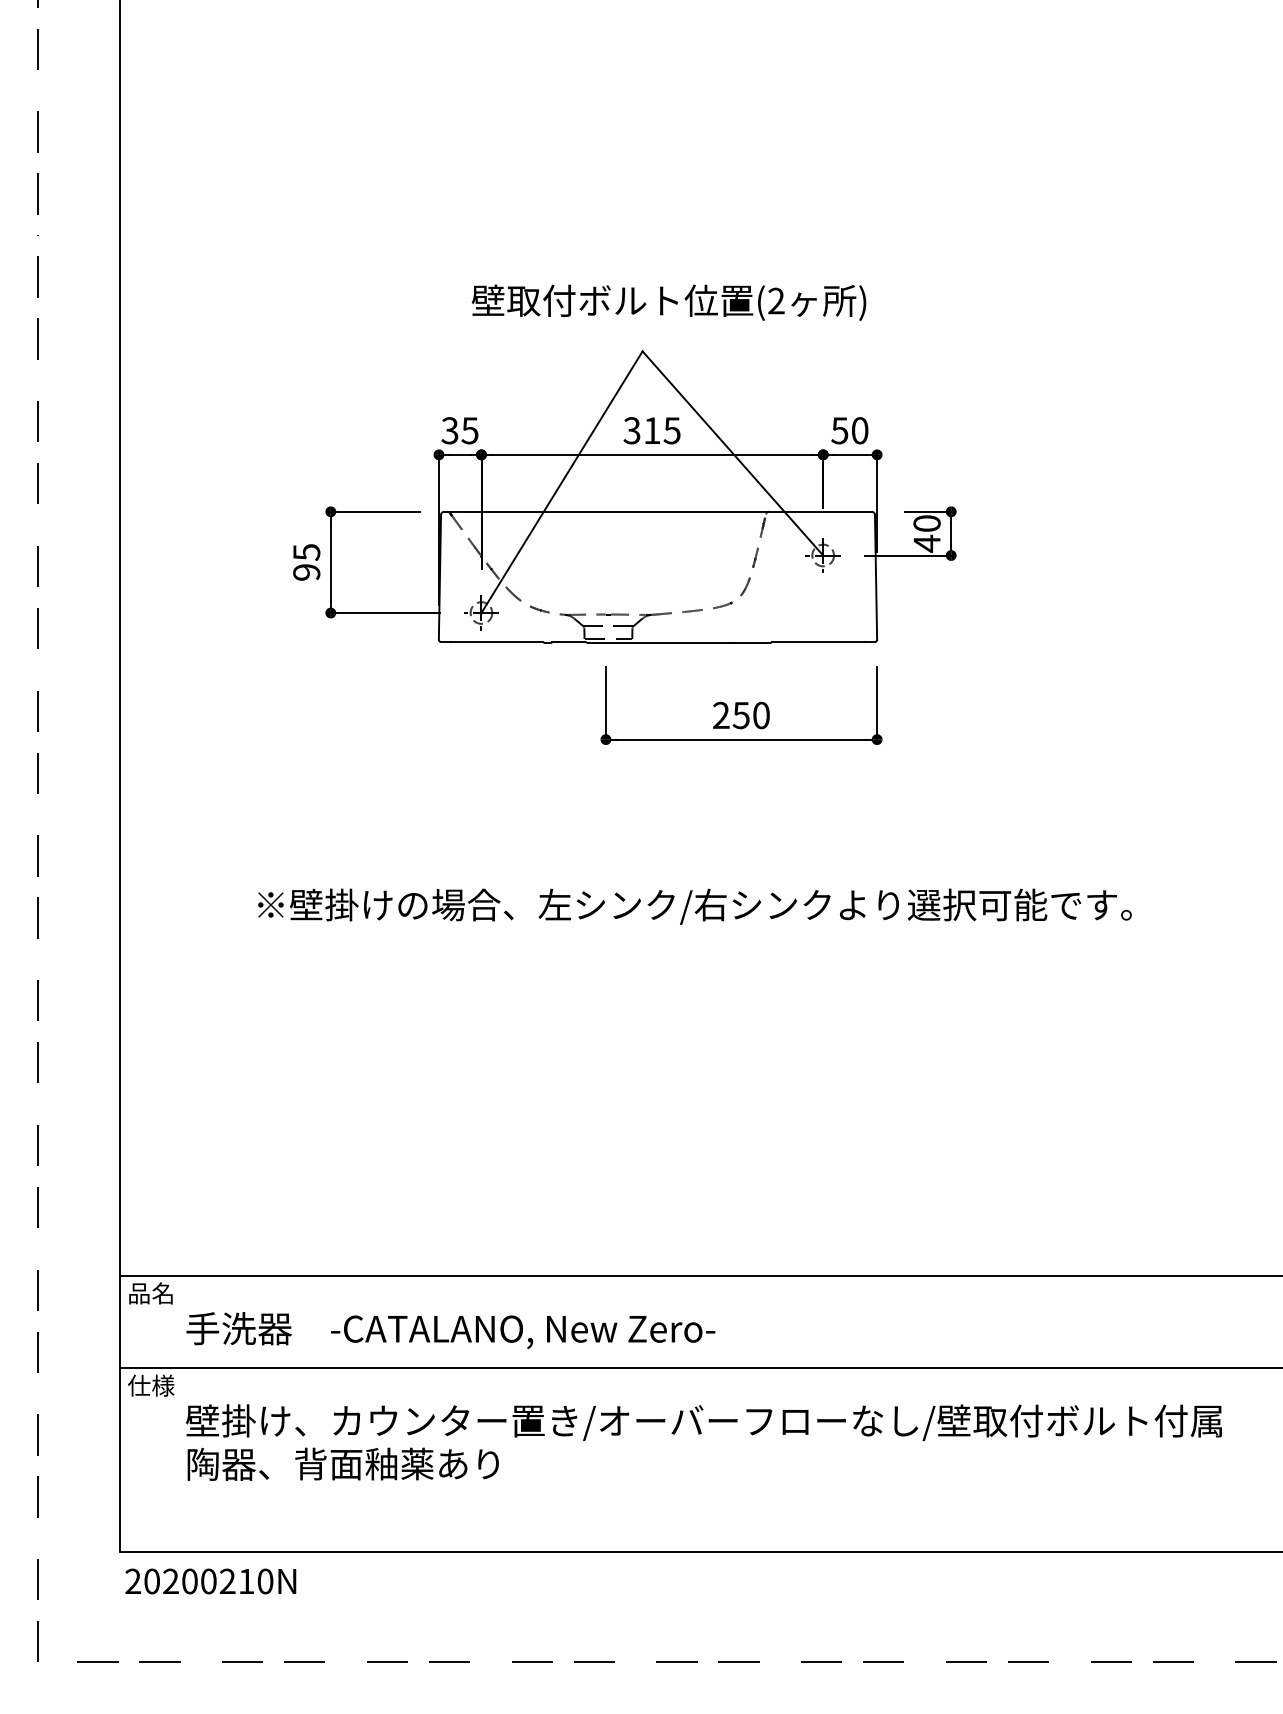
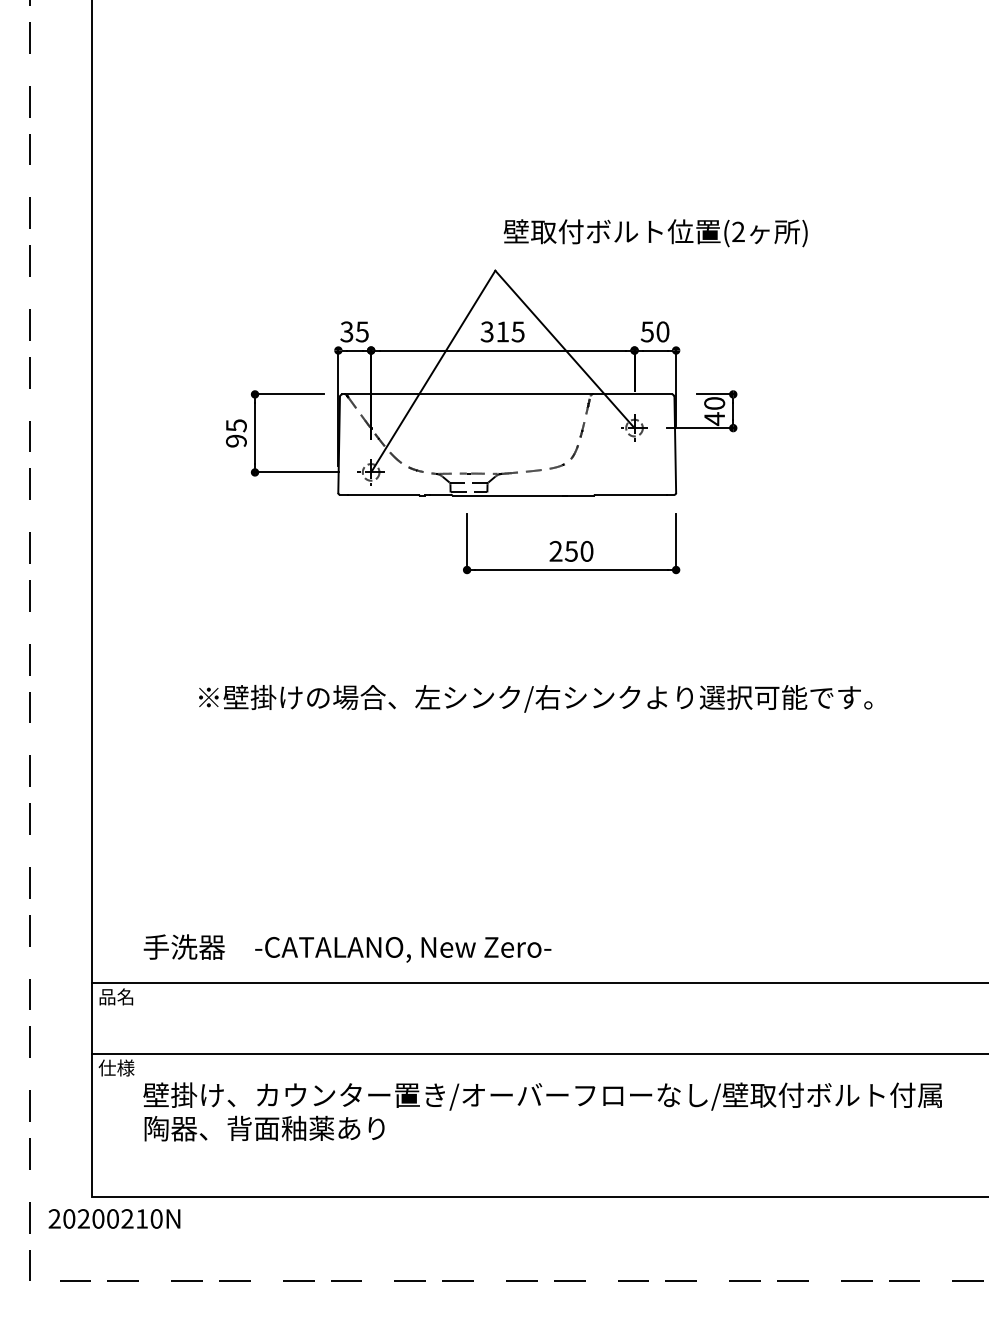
text: (668, 303) -> (655, 233), moved
text: (450, 1330) -> (347, 948), moved
text: (210, 1580) -> (114, 1218), moved

